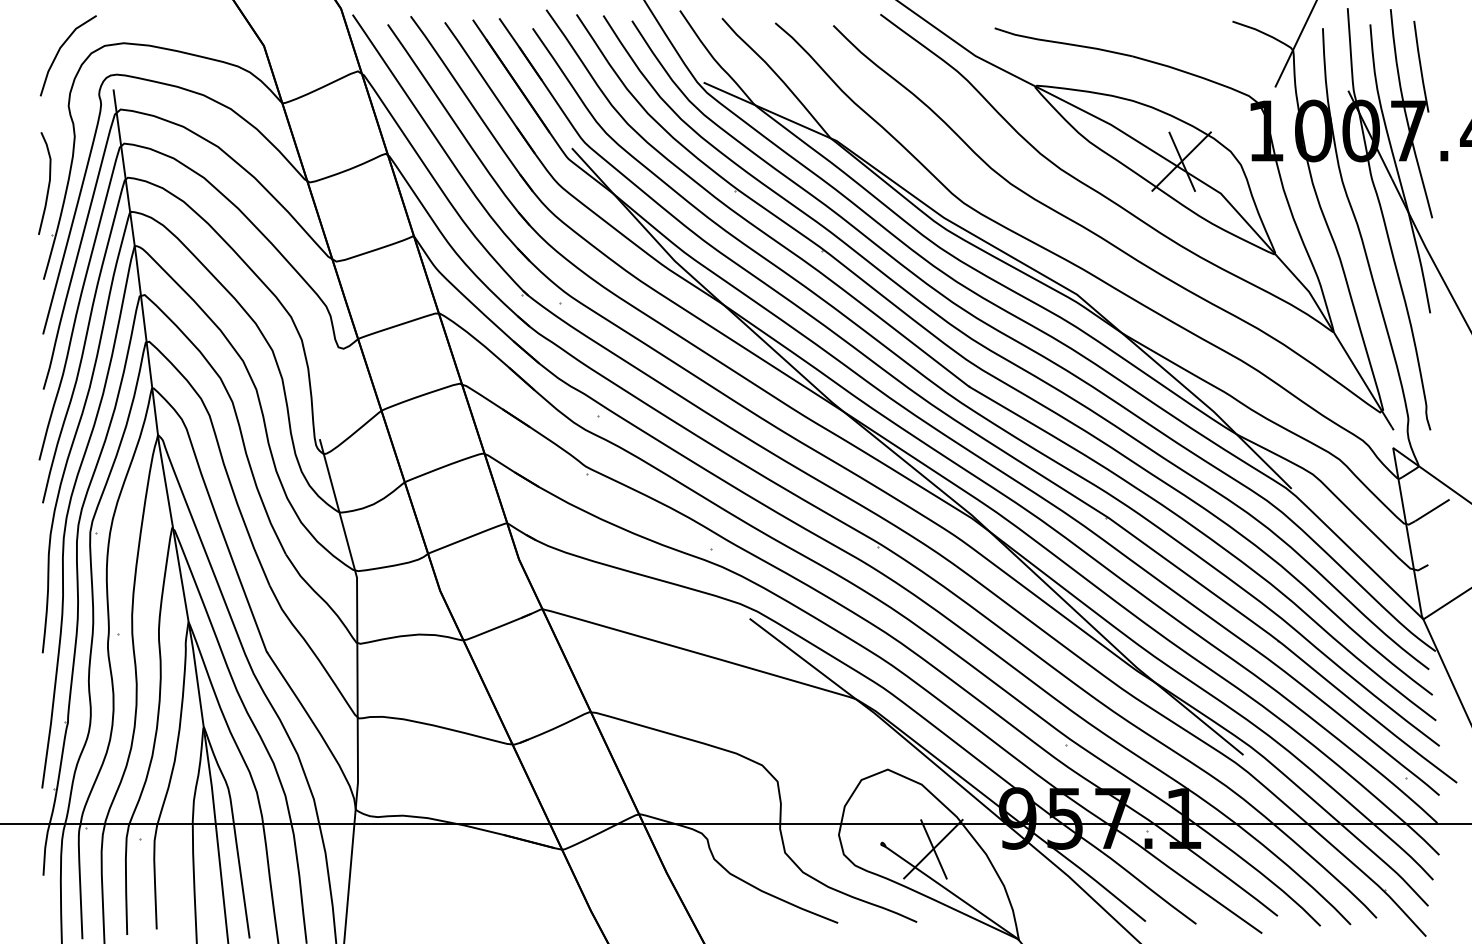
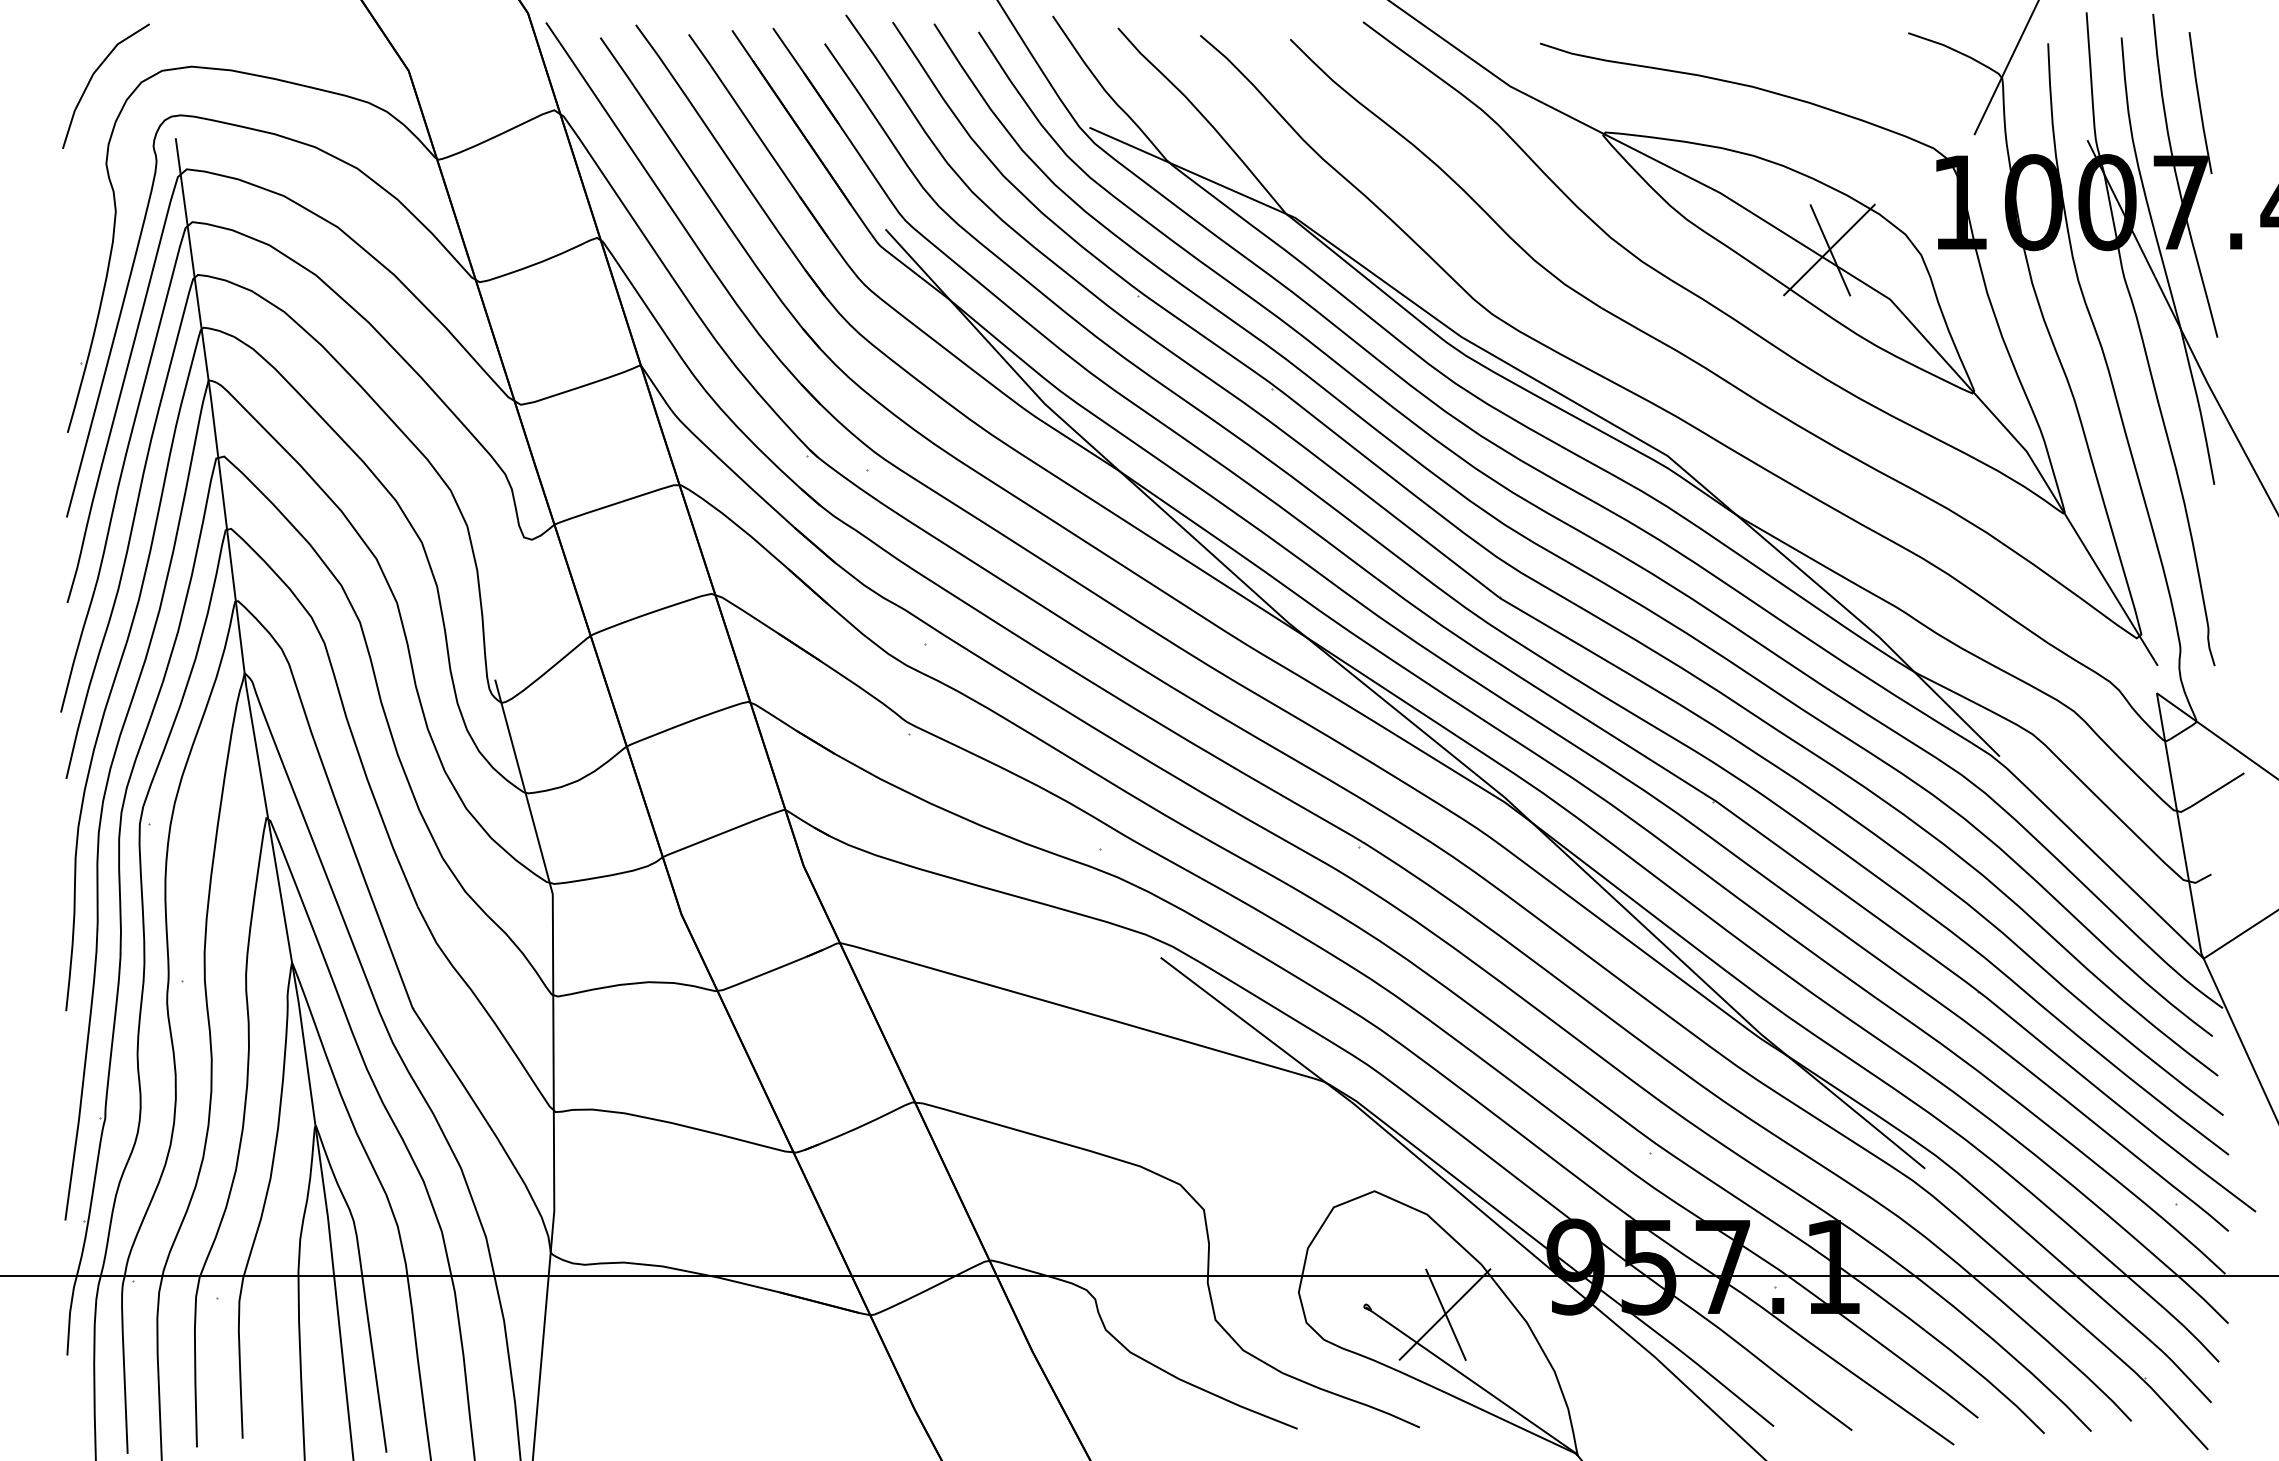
curve: (48, 183) -> (75, 283), removed

